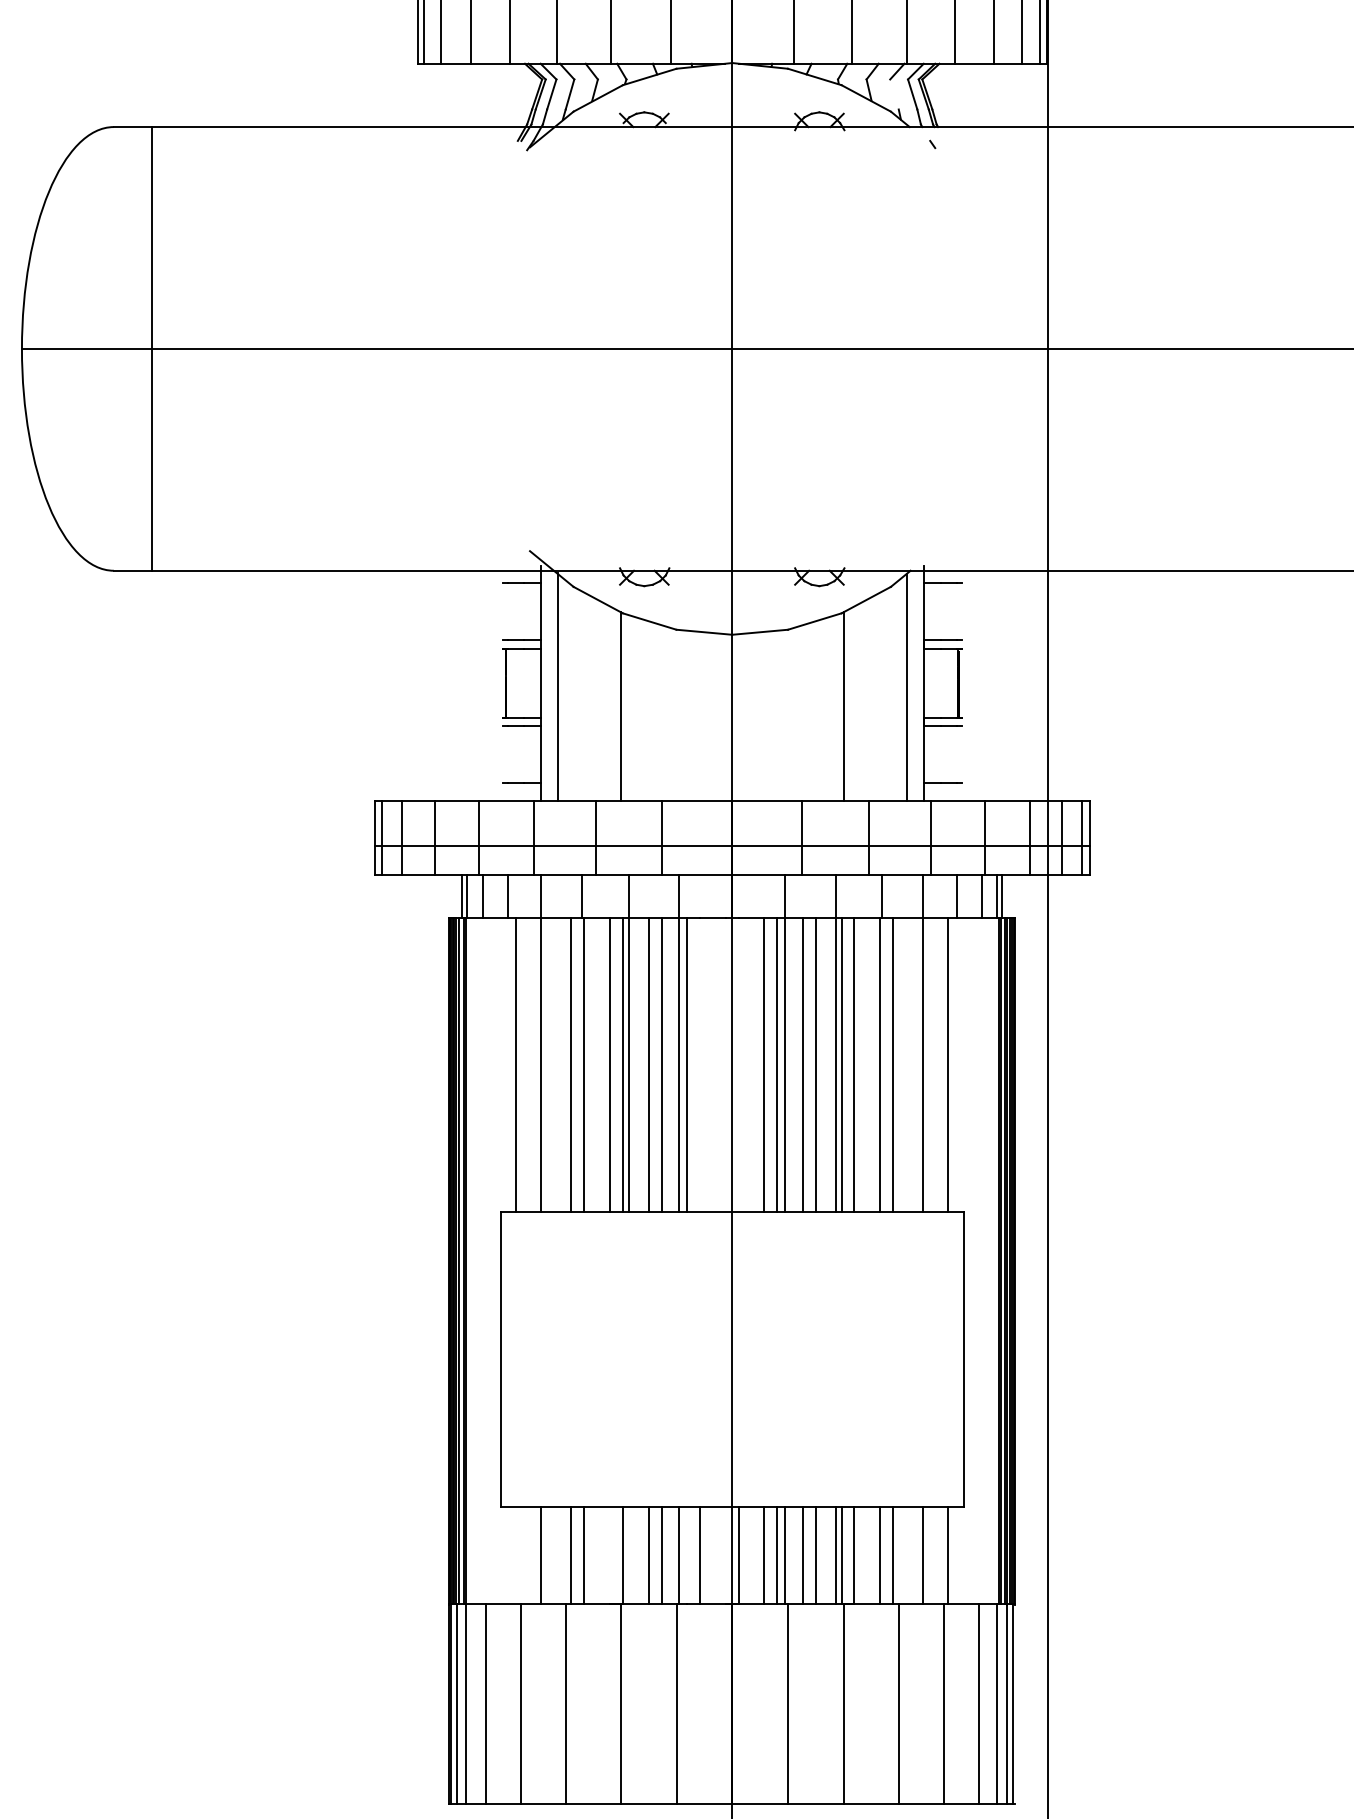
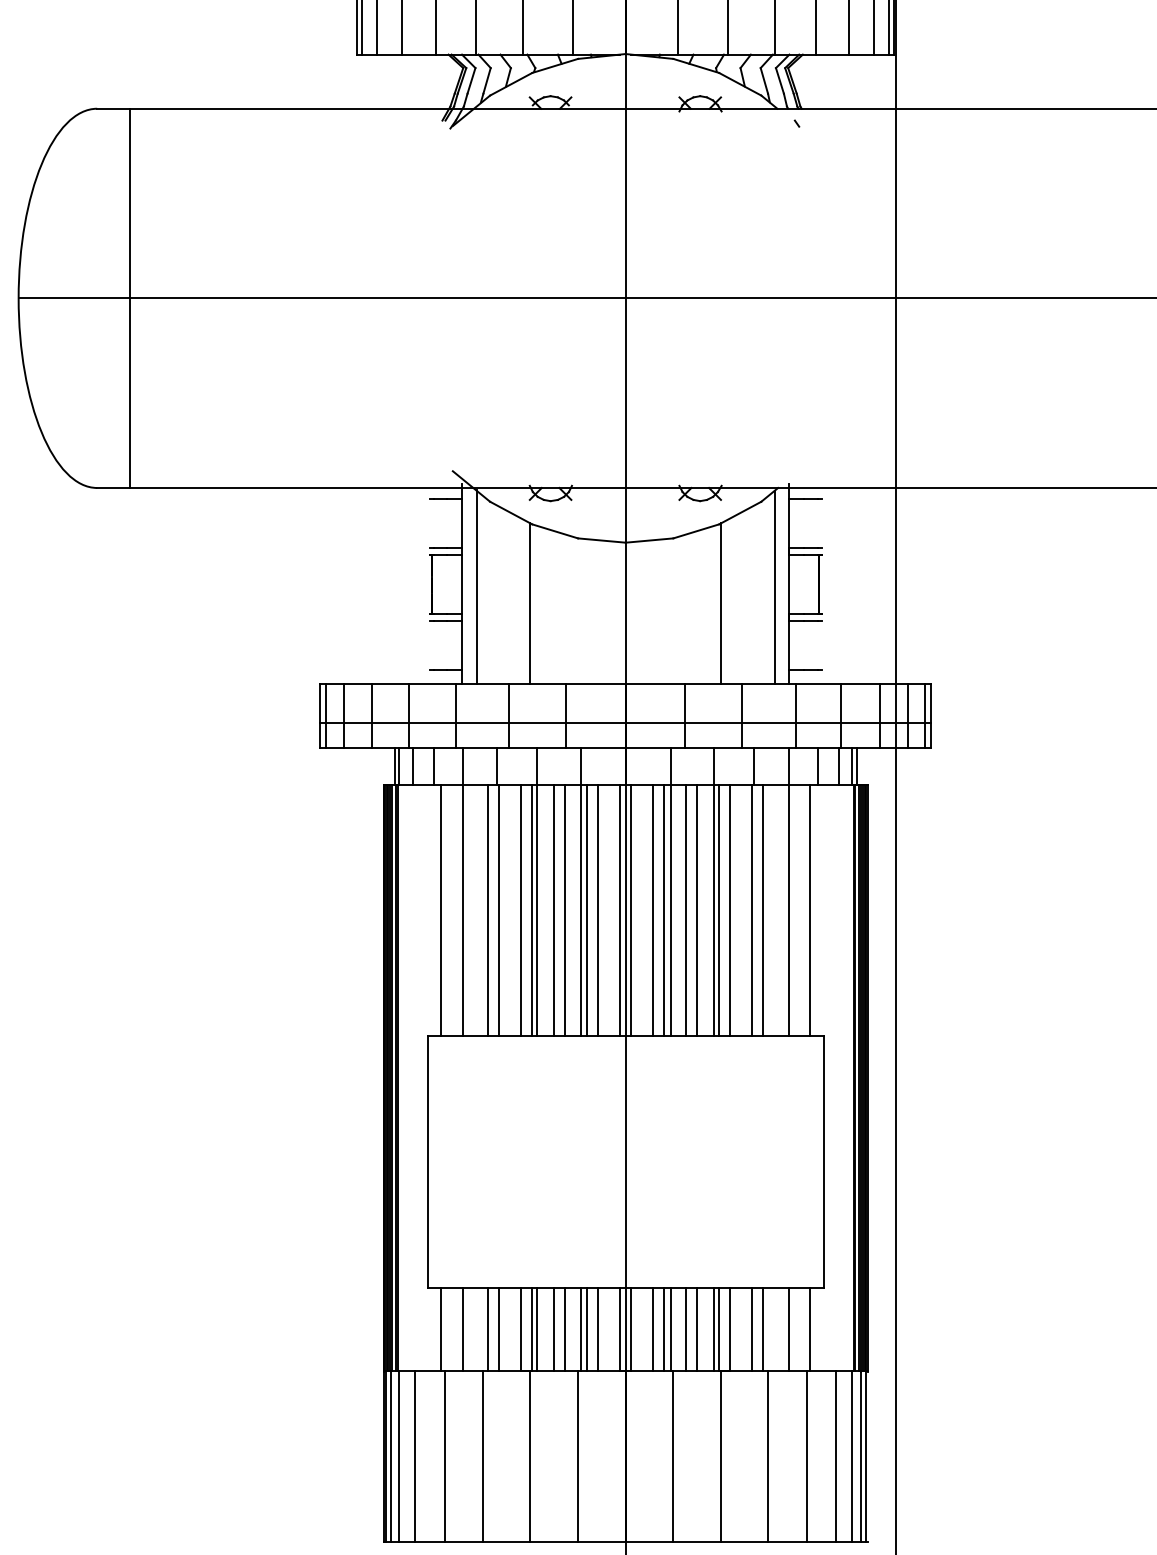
line: (894, 94) -> (764, 80), added
line: (700, 1064) -> (598, 909), added
line: (725, 1064) -> (619, 909), added
line: (738, 1064) -> (631, 909), added
line: (516, 1554) -> (441, 1328), added
line: (610, 1554) -> (521, 1328), added
line: (628, 1554) -> (537, 1328), added
line: (687, 1554) -> (587, 1328), added
line: (725, 1554) -> (619, 1328), added

